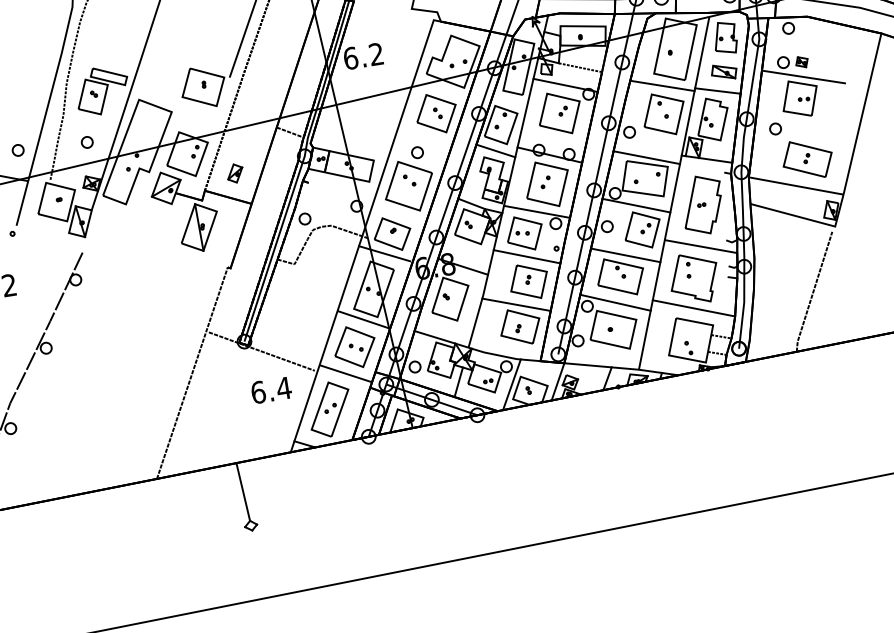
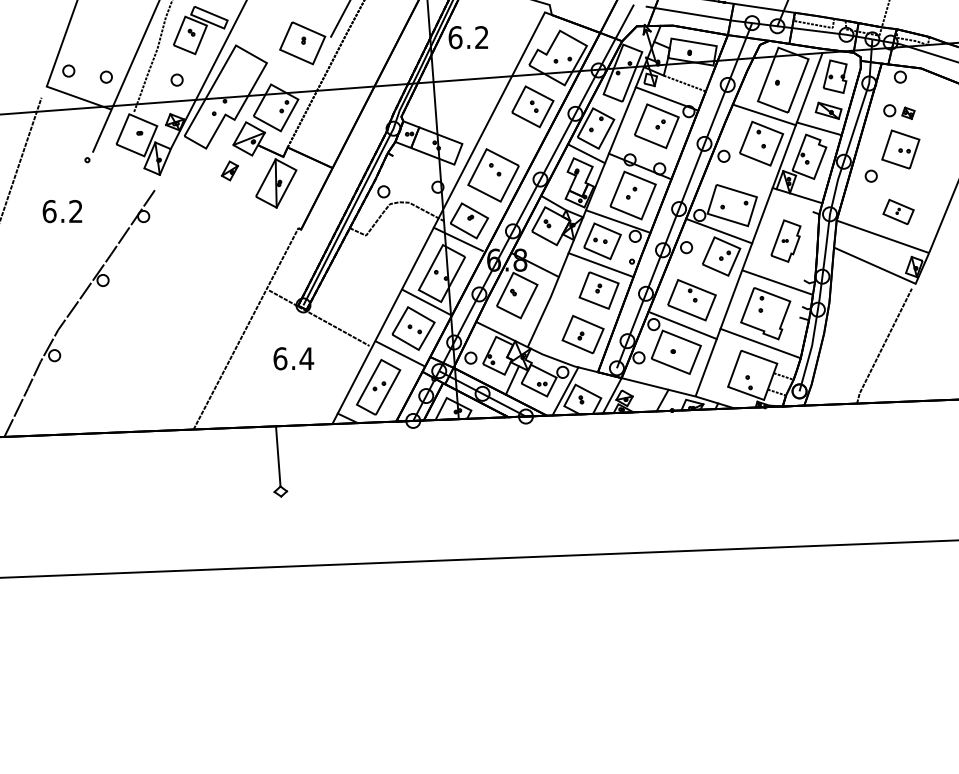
line: (803, 77) -> (907, 128), removed
line: (289, 132) -> (382, 102), removed
part: (417, 152) -> (507, 142), removed
line: (646, 157) -> (736, 184), removed
part: (807, 159) -> (898, 211), size x0.6
part: (234, 173) -> (229, 170), moved
part: (702, 204) -> (785, 240), size x0.7
line: (625, 255) -> (700, 279), removed
line: (516, 304) -> (582, 311), removed
text: (271, 390) -> (293, 358), moved

